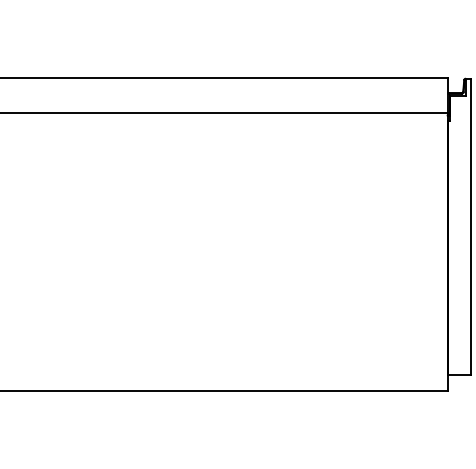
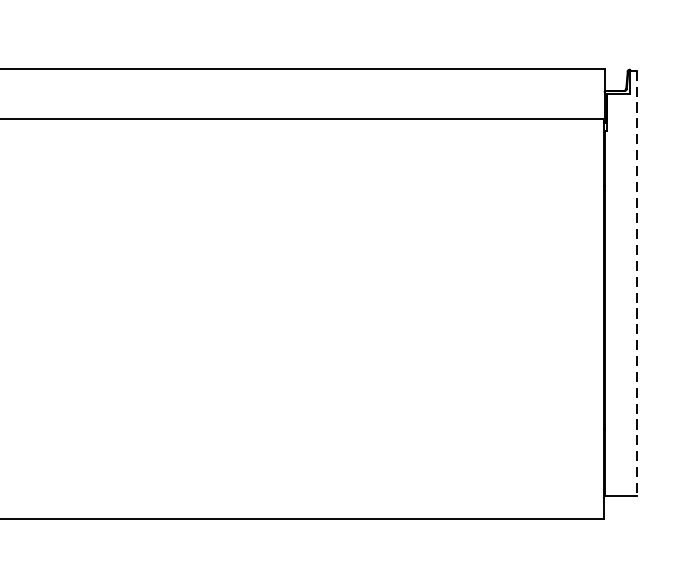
line: (470, 227) -> (636, 283), solid -> dashed

